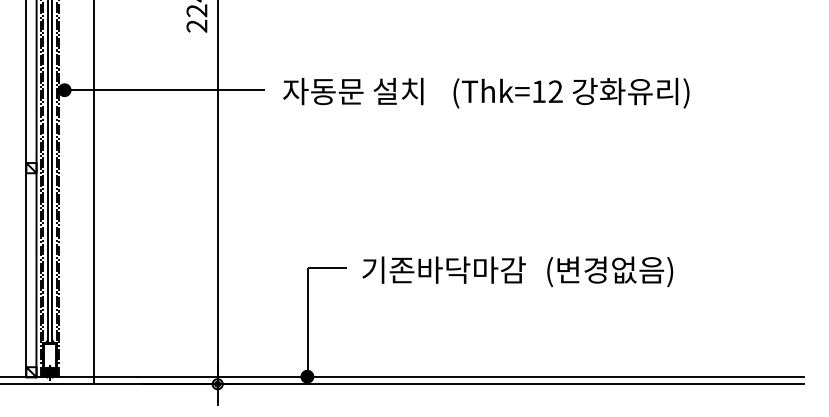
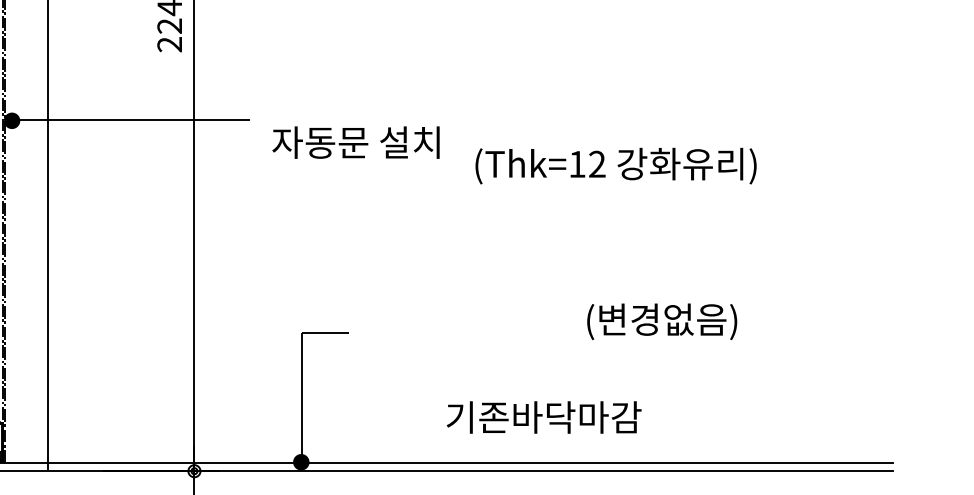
text: (353, 91) -> (356, 142), moved
text: (571, 92) -> (616, 165), moved
text: (443, 269) -> (543, 416), moved
text: (610, 271) -> (662, 321), moved

